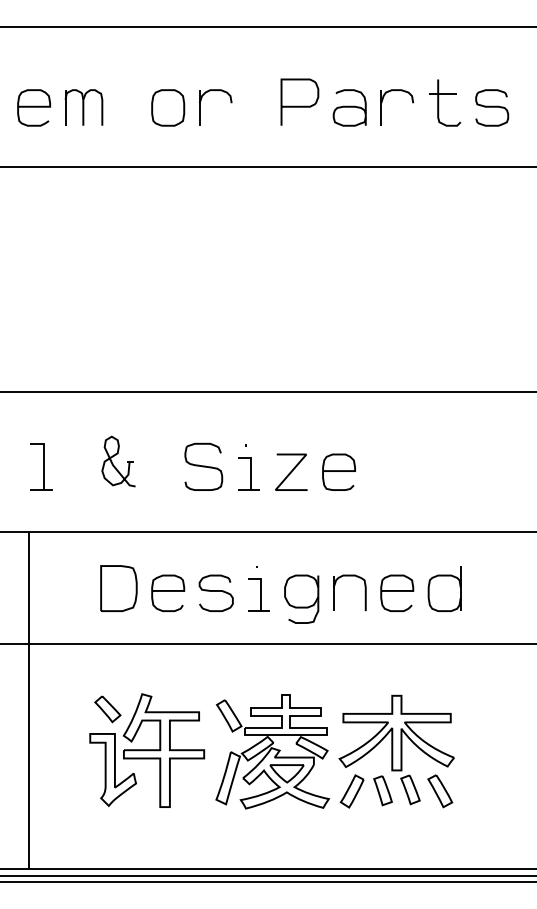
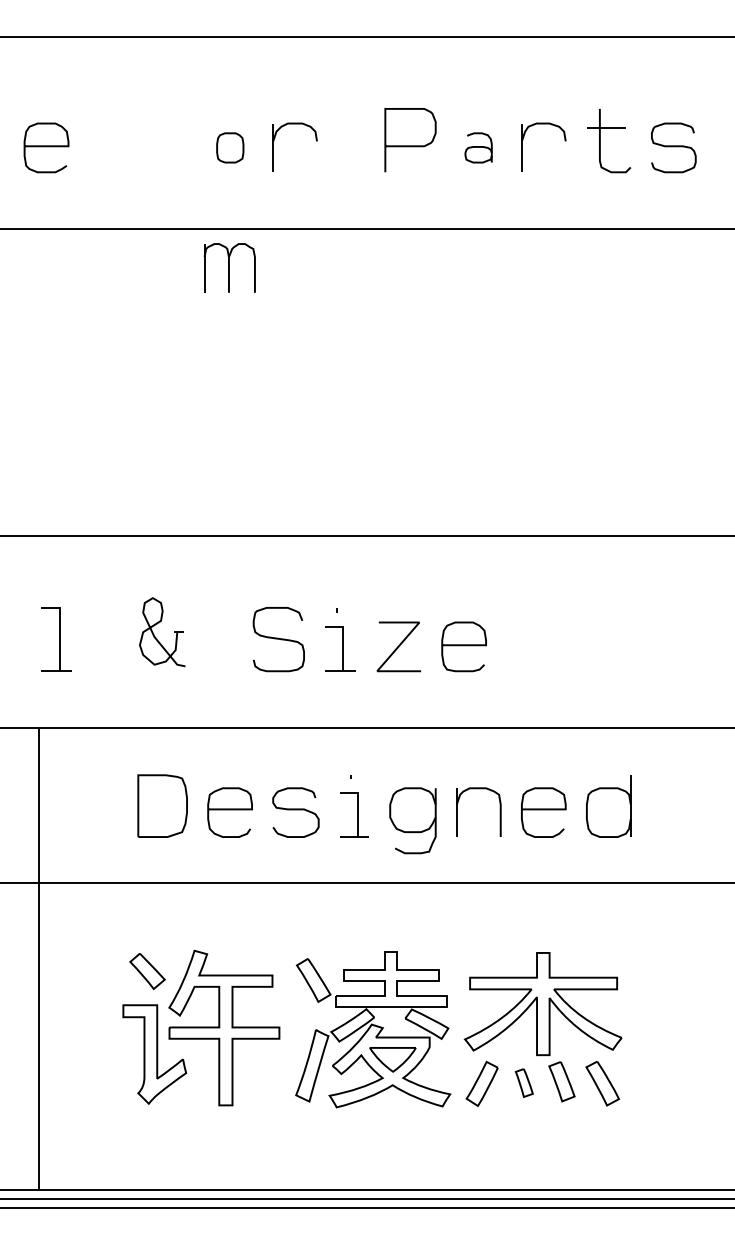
part: (83, 107) -> (229, 267), moved
part: (168, 107) -> (230, 147), size x0.6
part: (349, 107) -> (478, 147), size x0.6
part: (382, 790) -> (523, 1082), size x0.7

